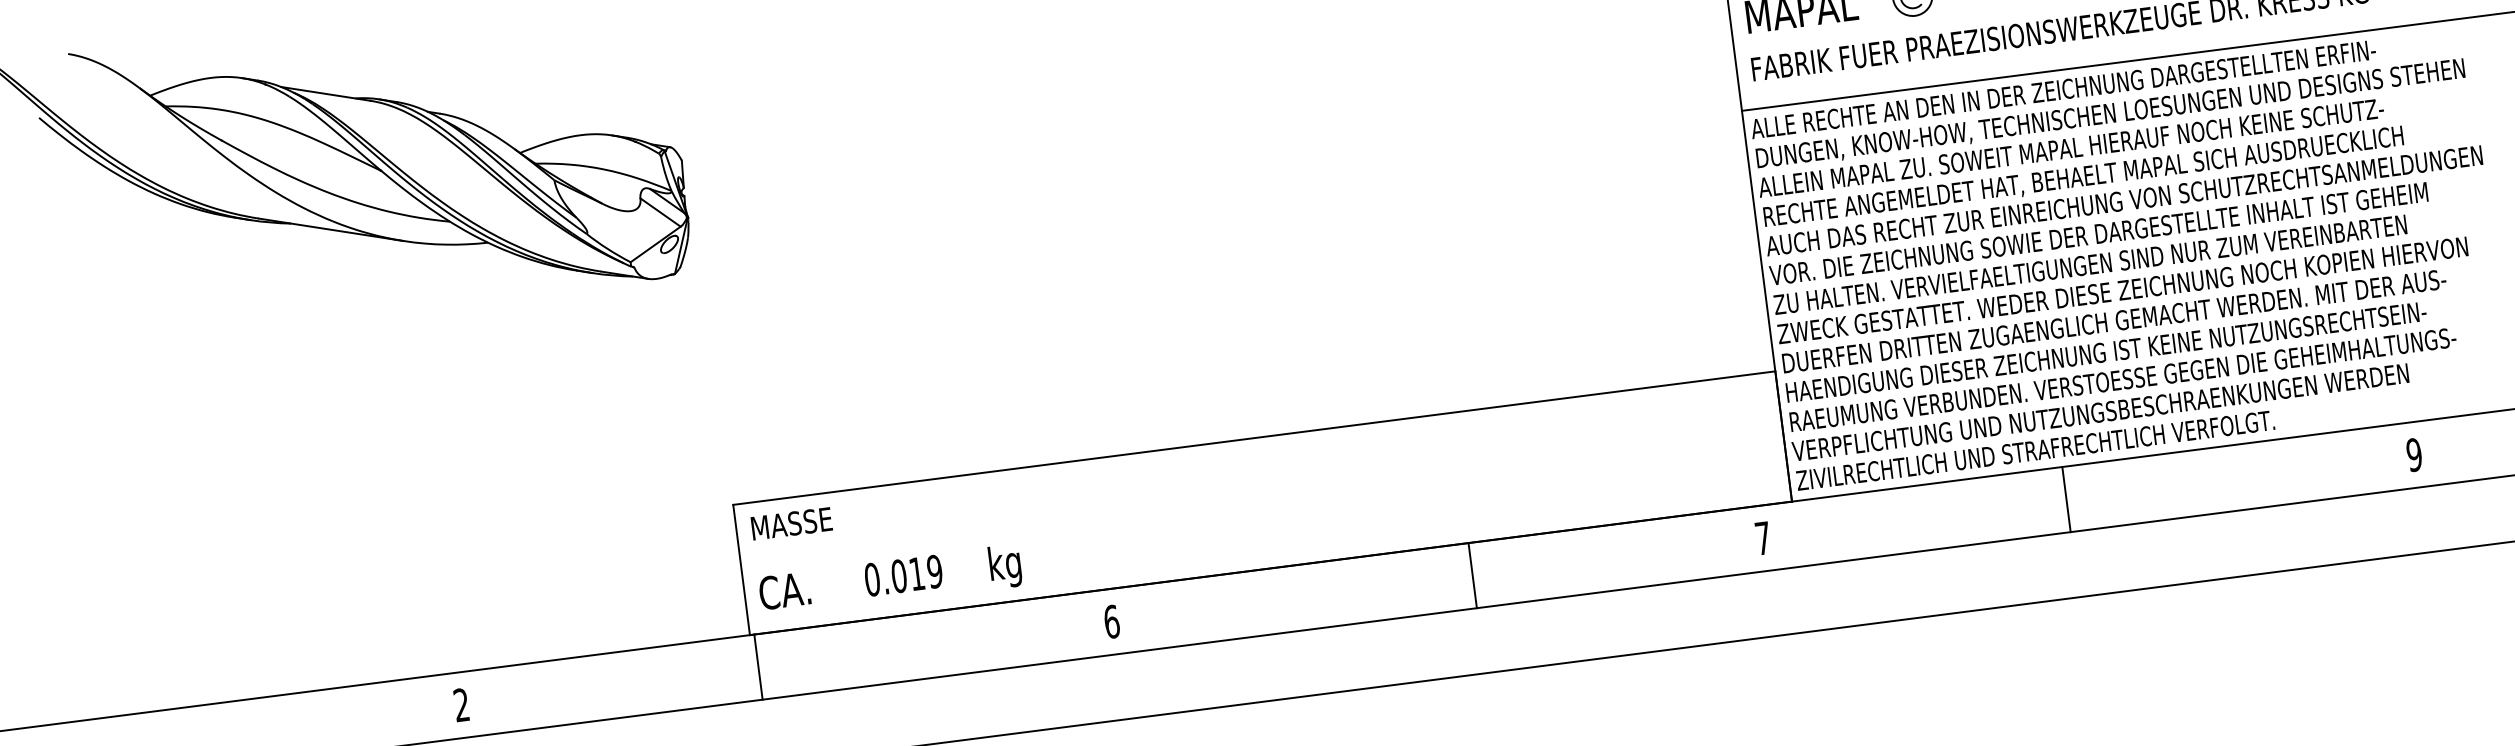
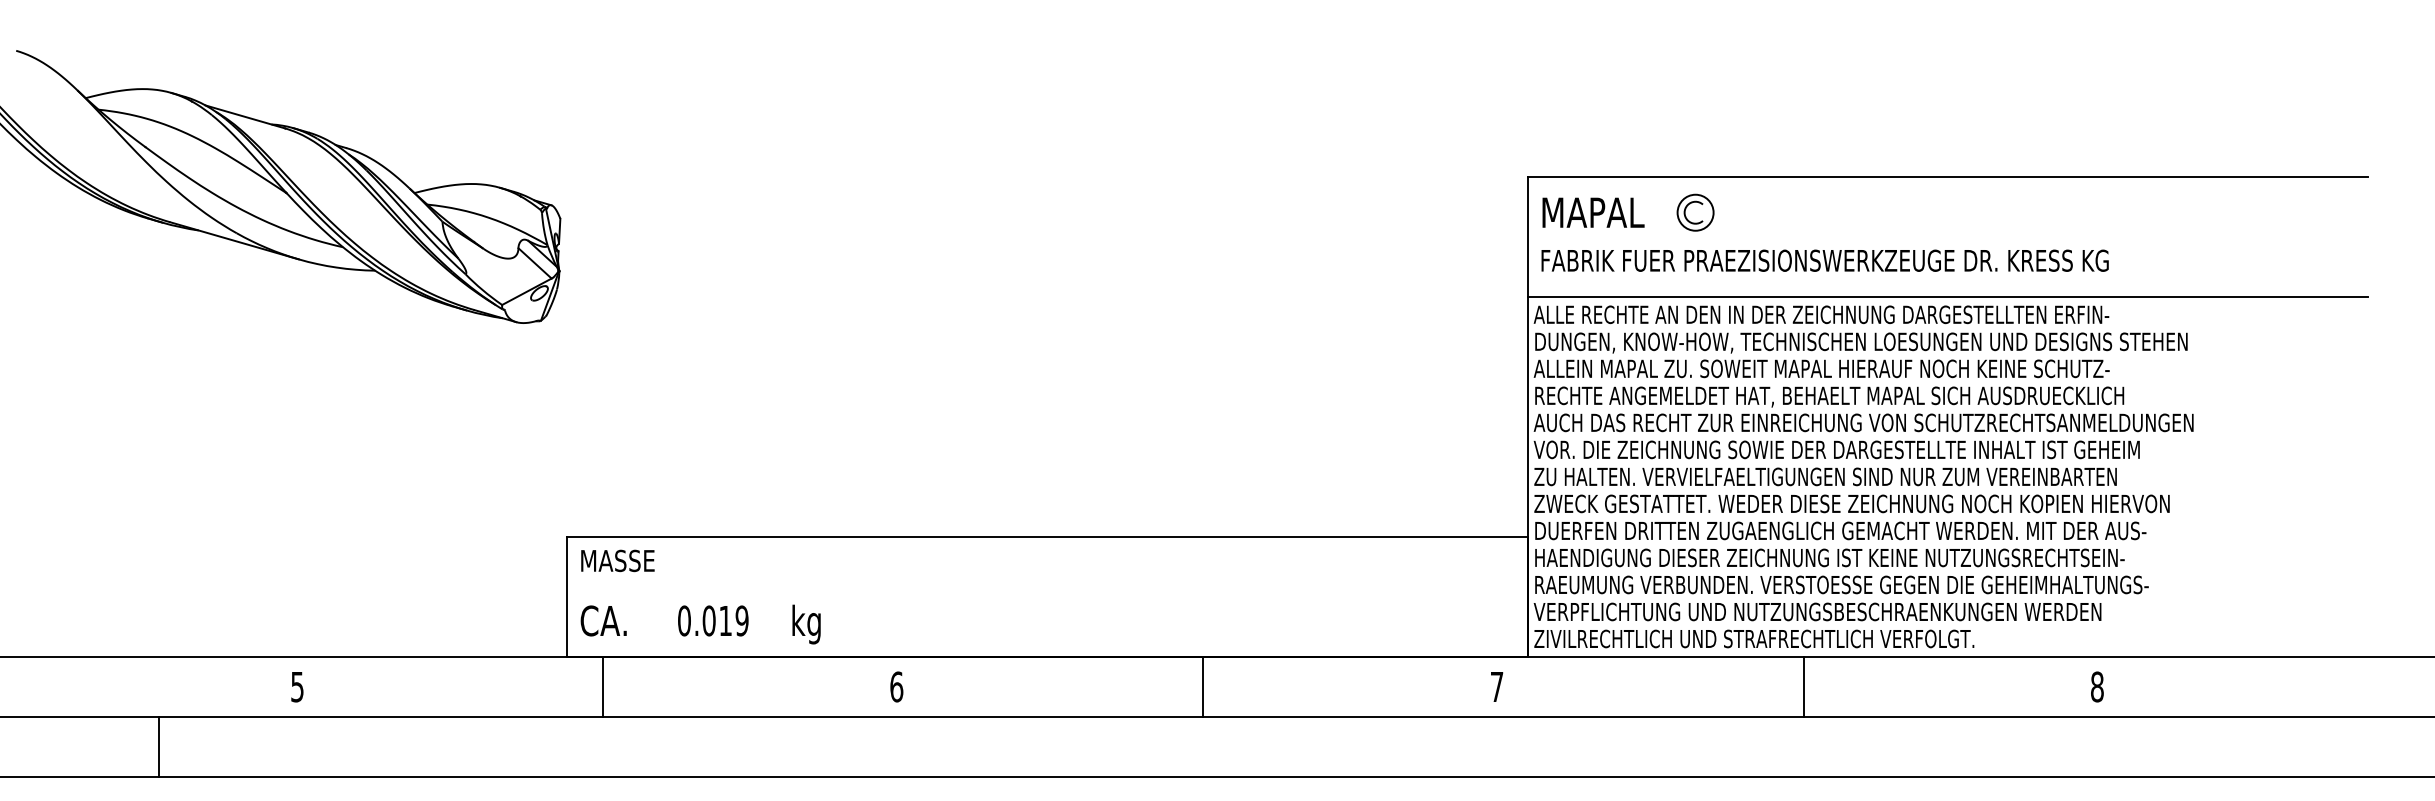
text: (2413, 454) -> (2096, 686), 9 -> 8
line: (2066, 499) -> (1803, 686), moved
line: (1472, 575) -> (1203, 686), moved
line: (758, 666) -> (603, 686), moved
text: (461, 704) -> (297, 686), 2 -> 5

